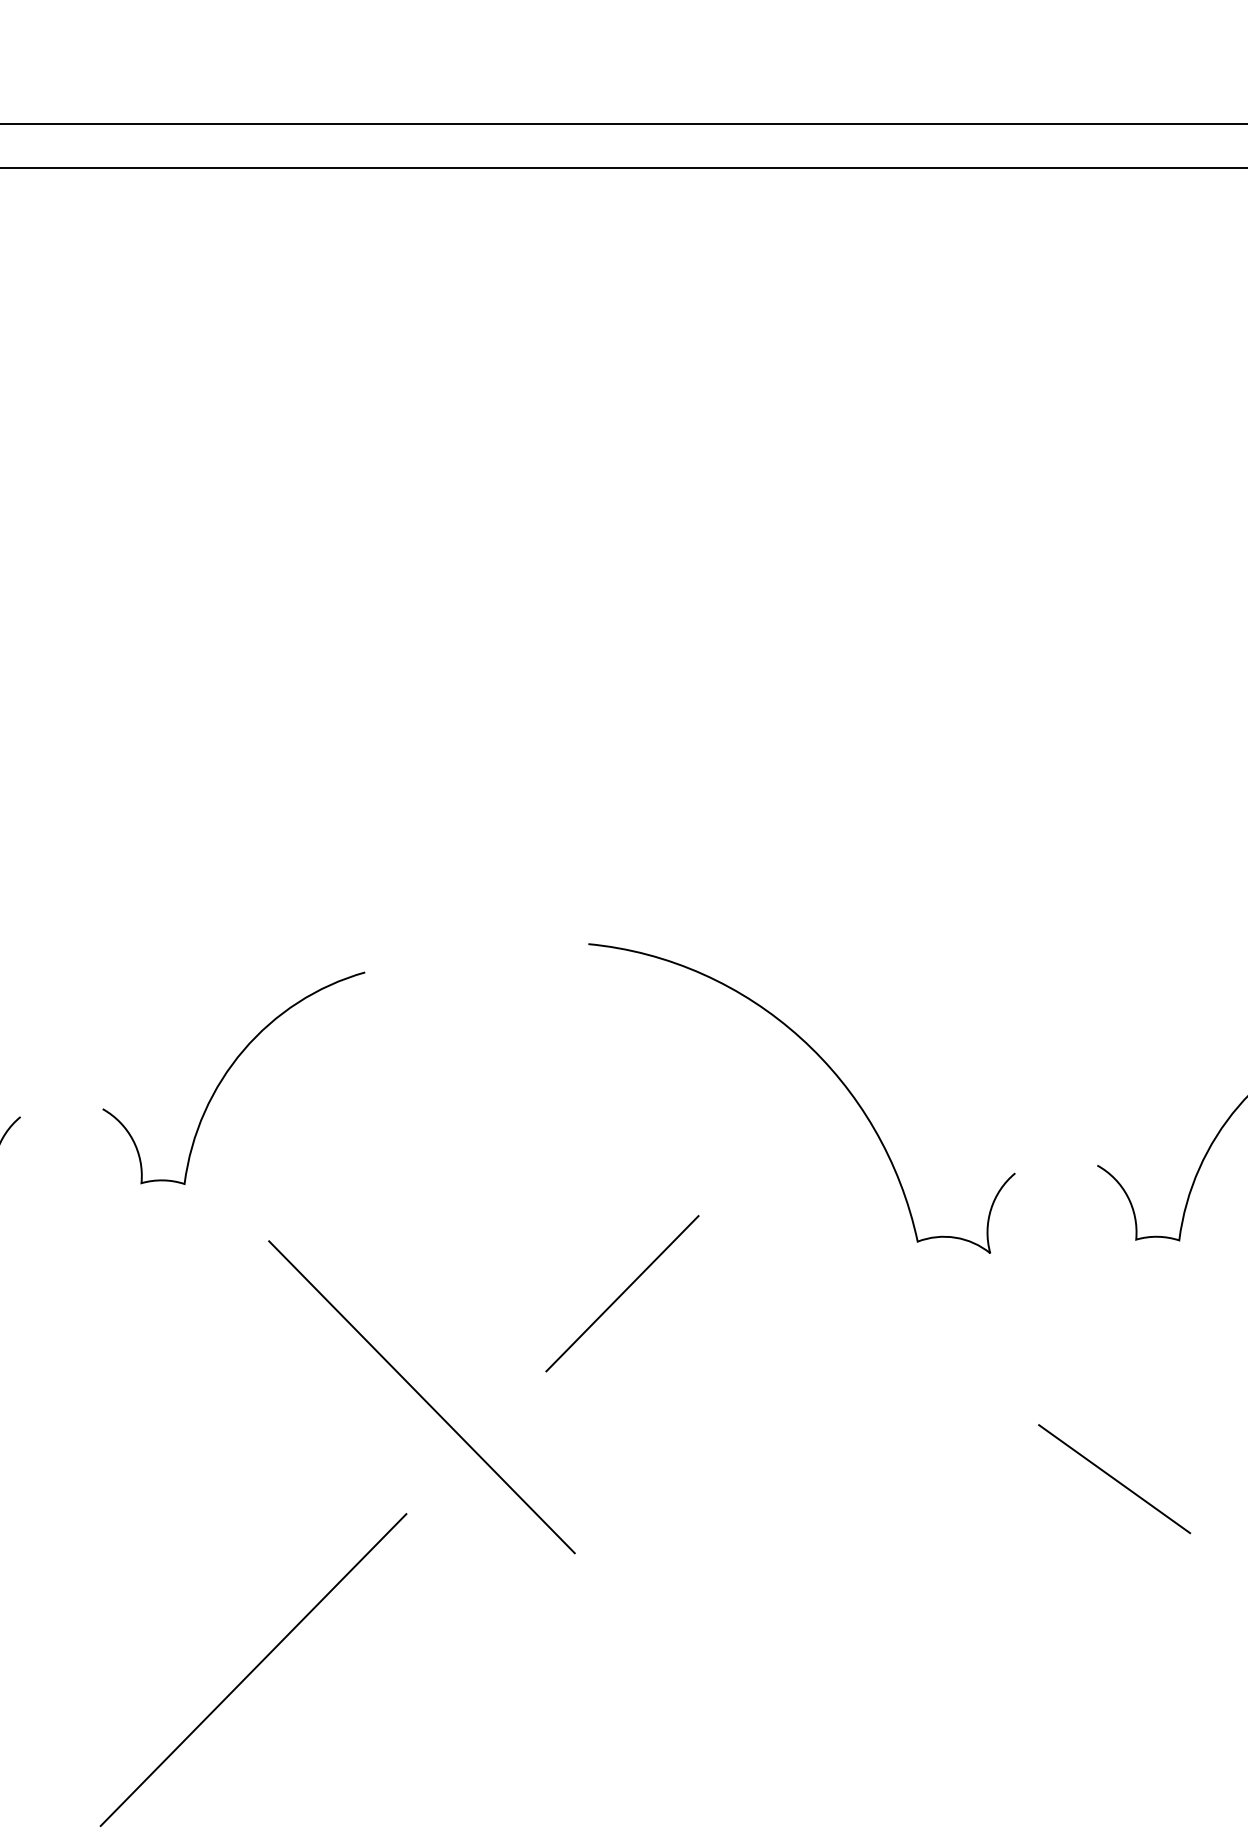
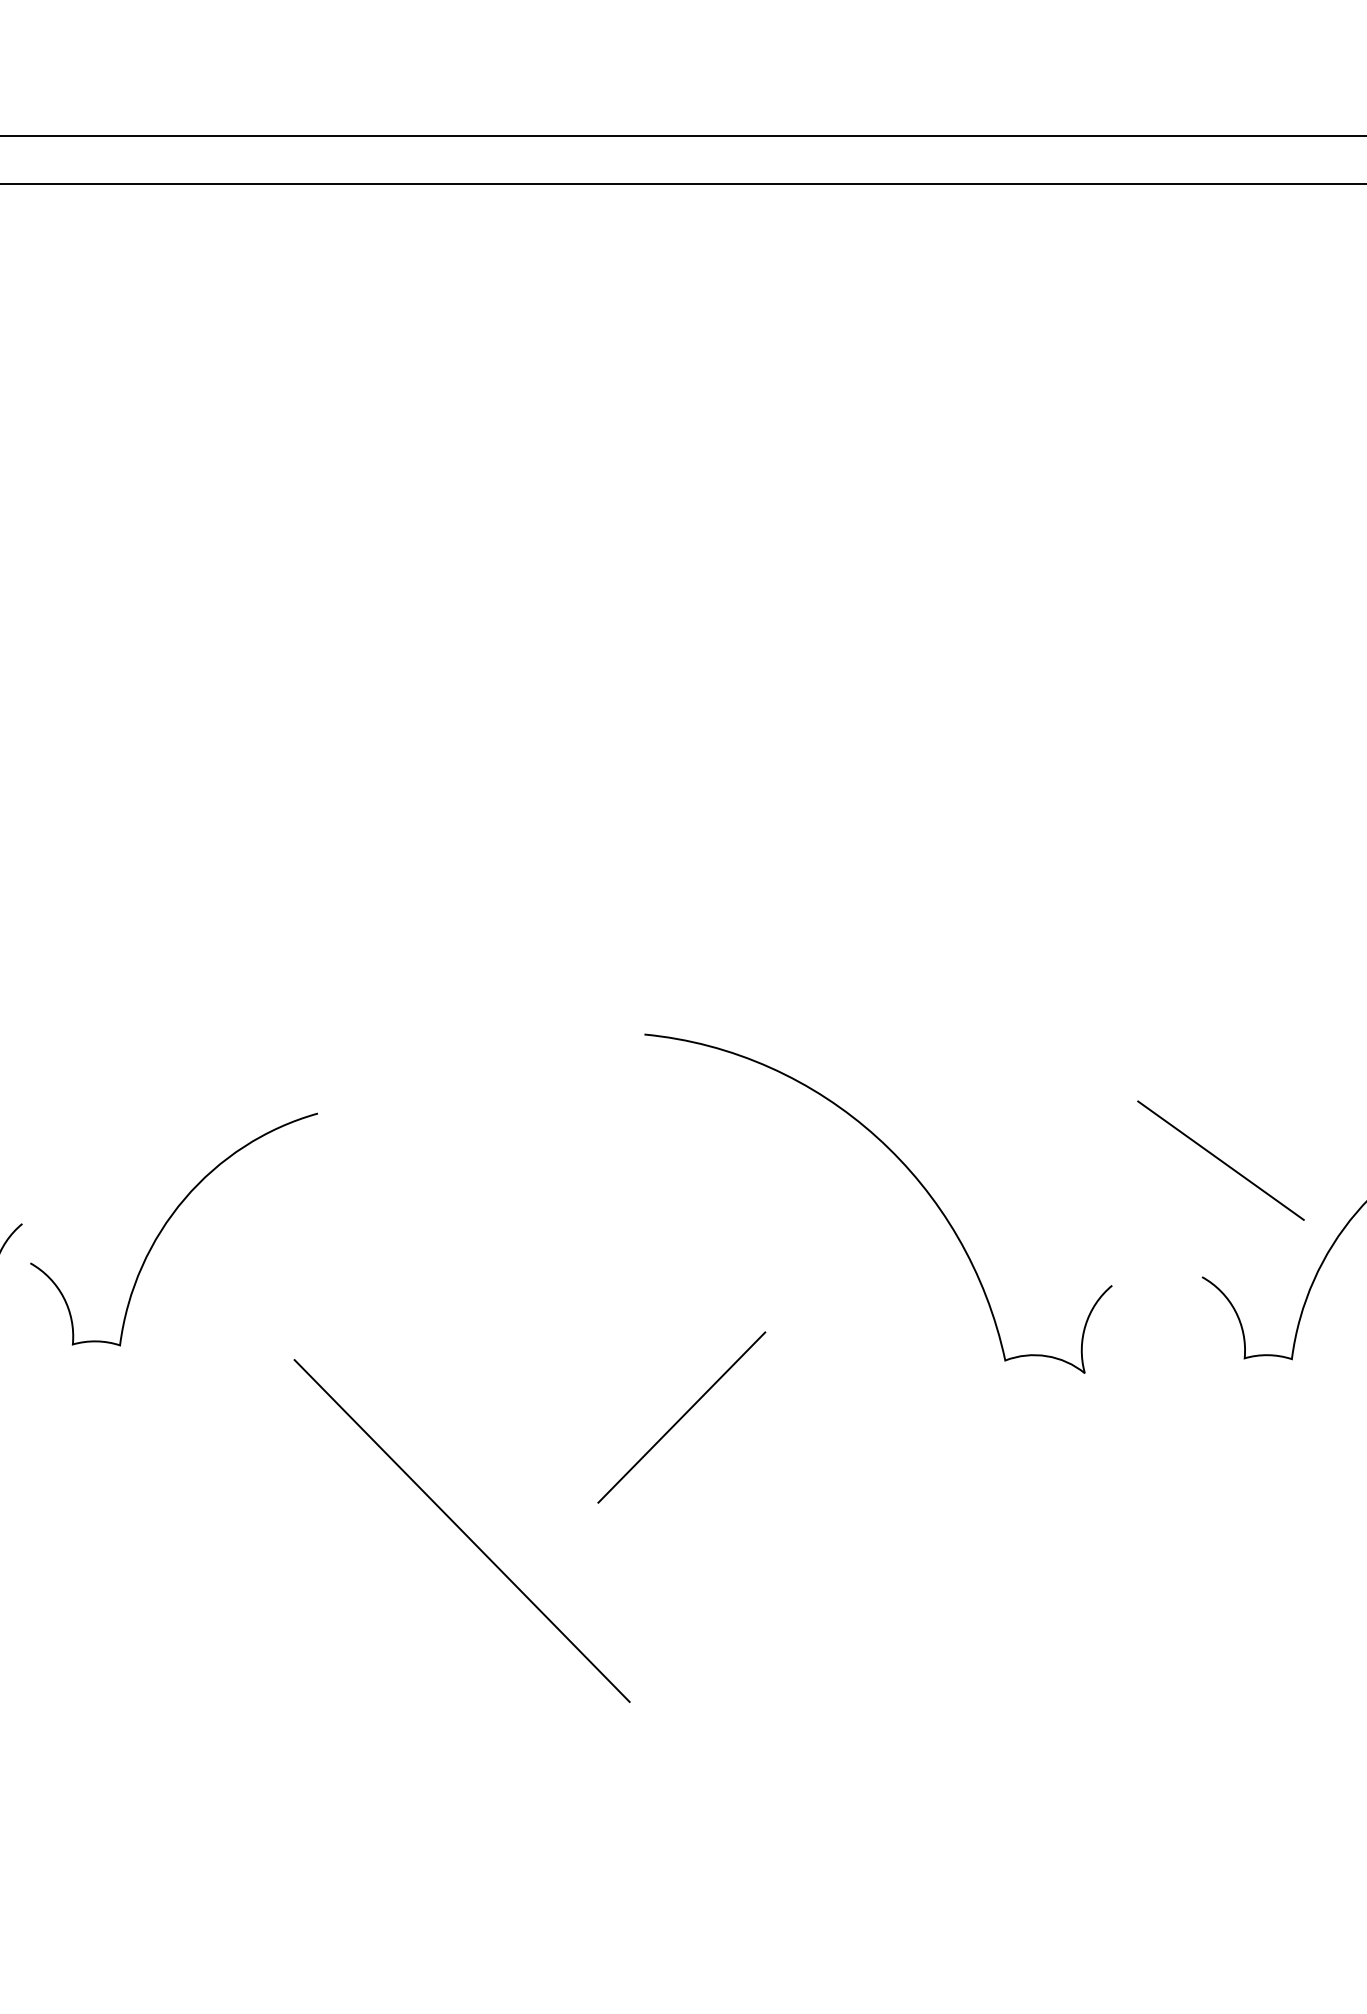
part: (227, 1072) -> (167, 1223), moved
line: (1114, 1478) -> (1220, 1160), moved
line: (253, 1669) -> (277, 1829), removed

